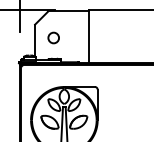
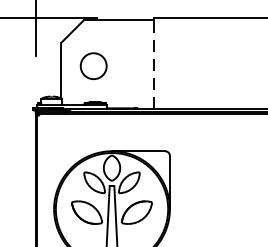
line: (88, 36) -> (153, 63), solid -> dashed
circle: (53, 37) -> (93, 65), size x1.4

